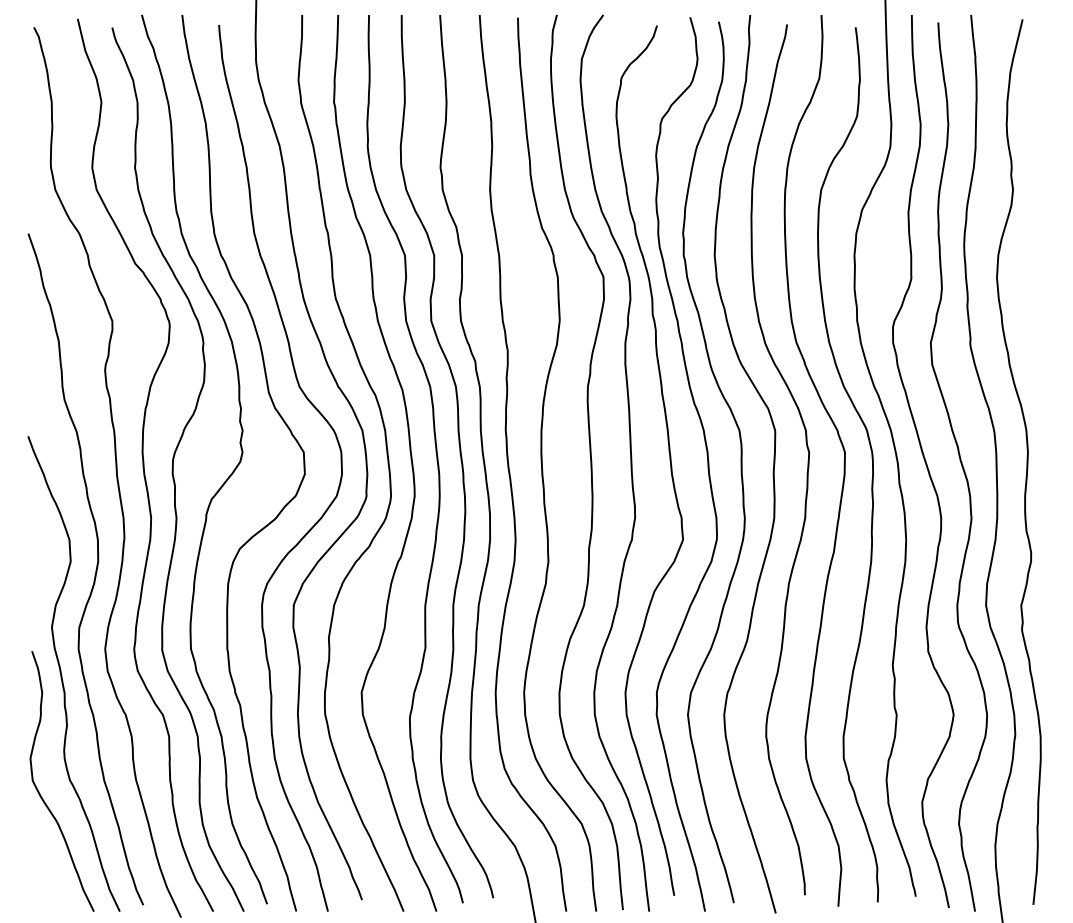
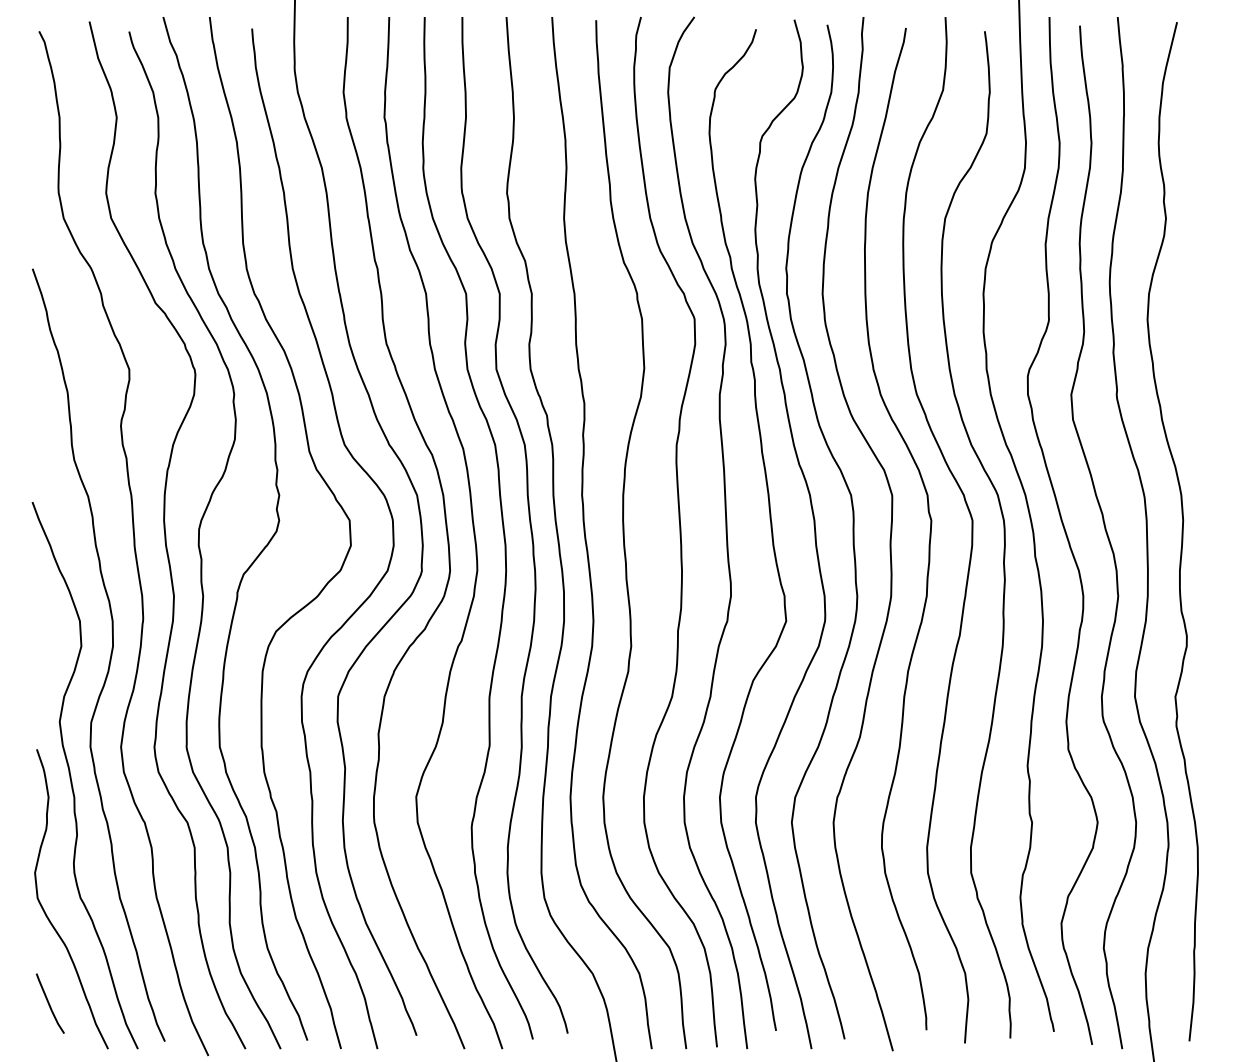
line: (43, 871) -> (50, 1002), added

